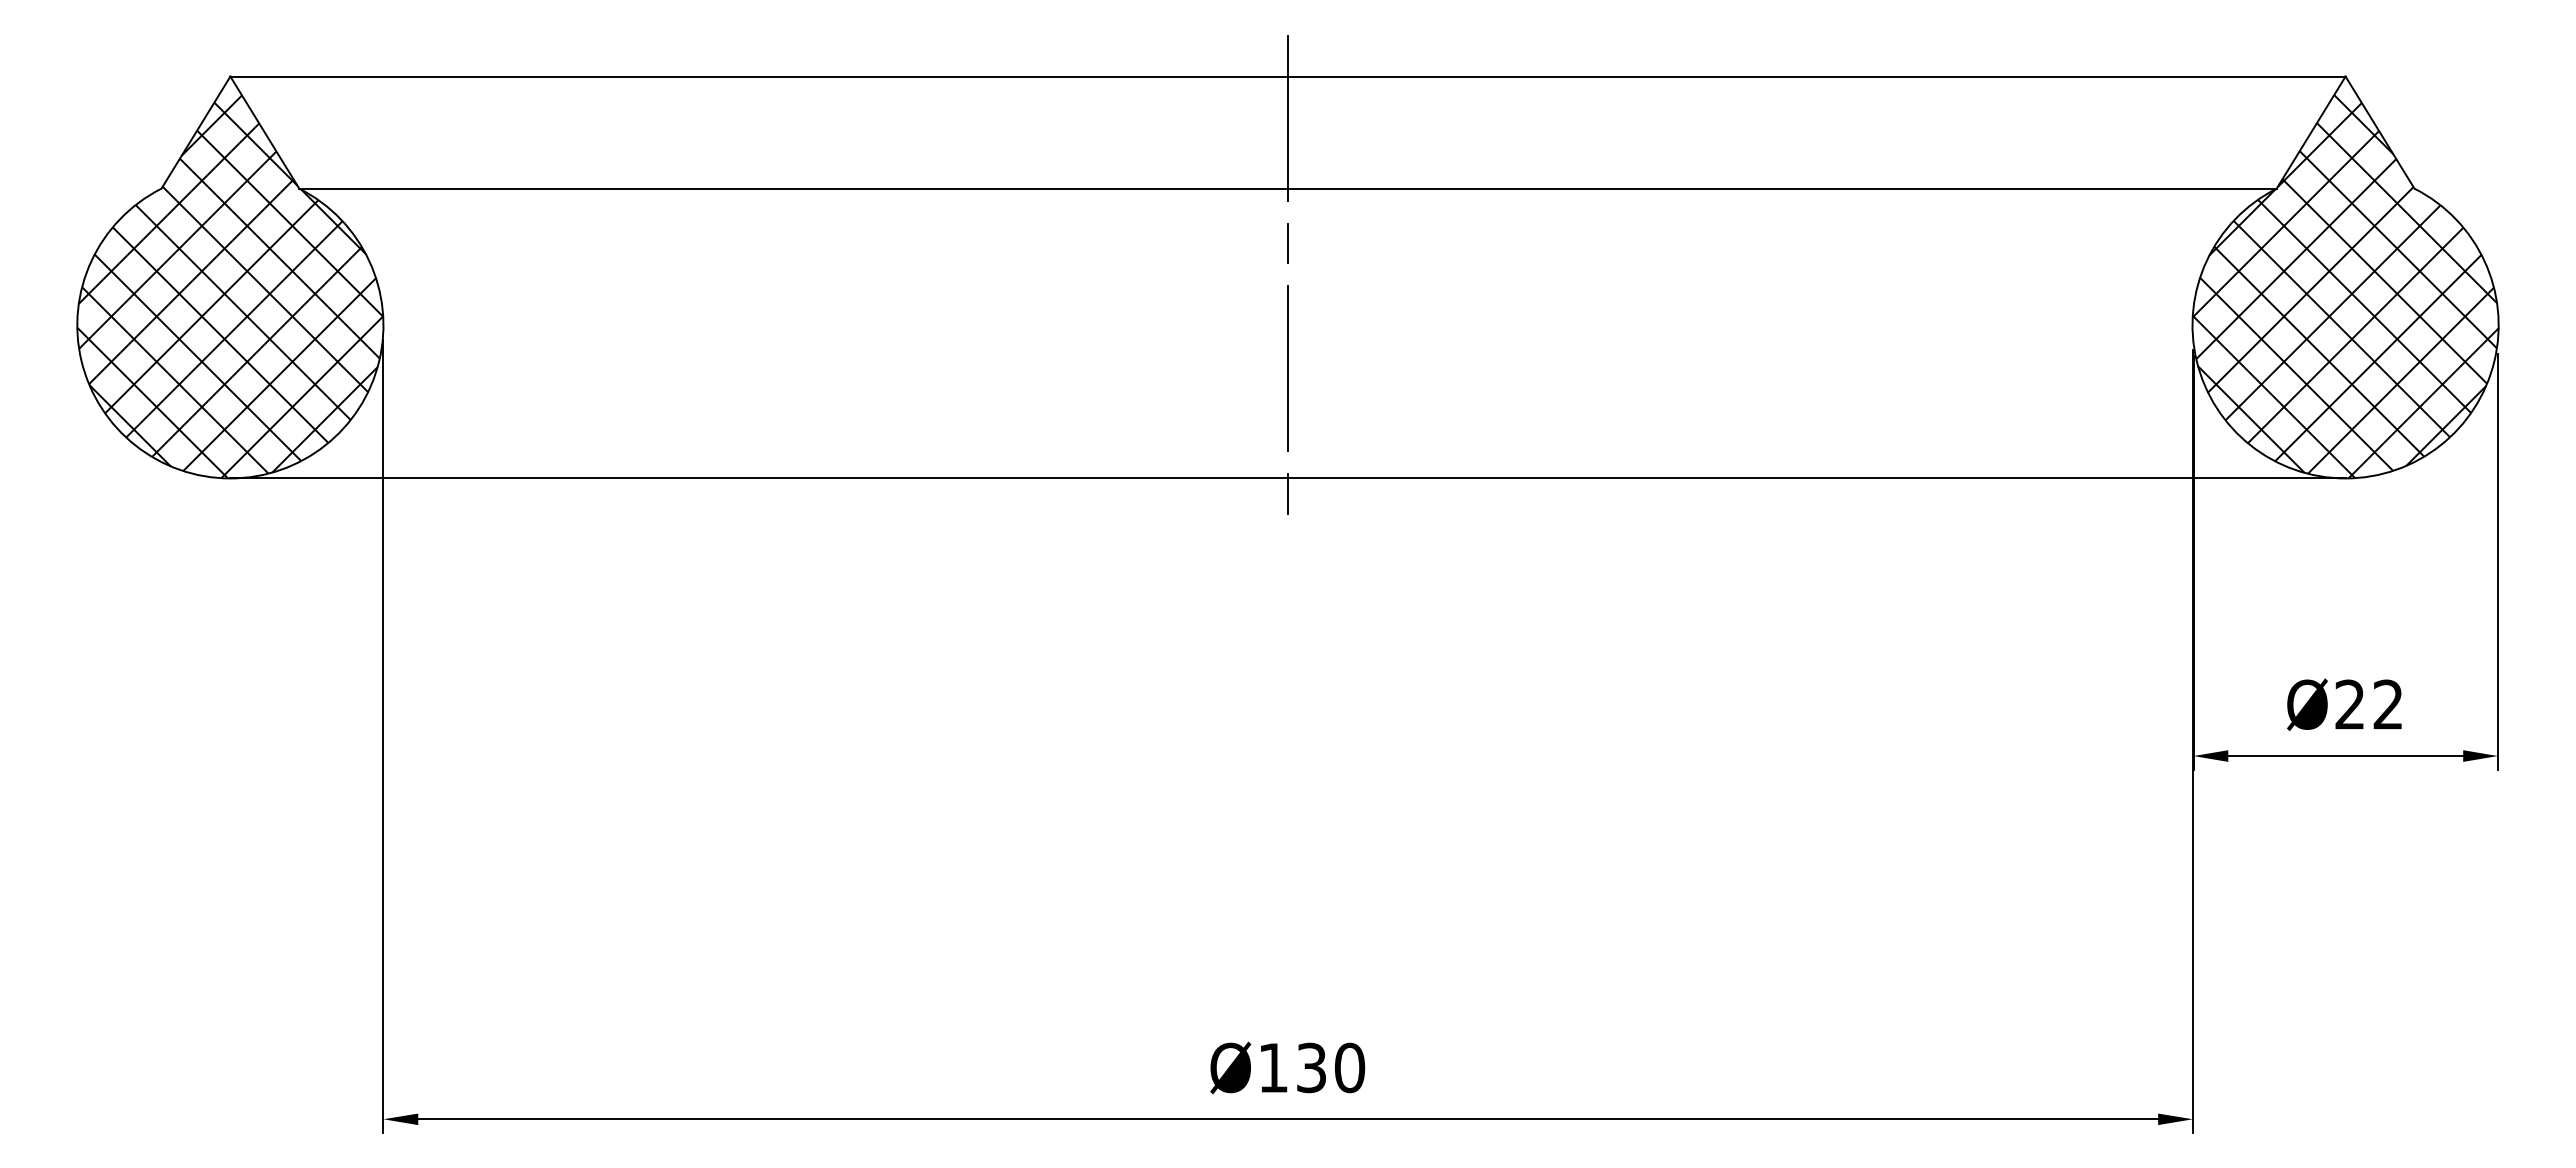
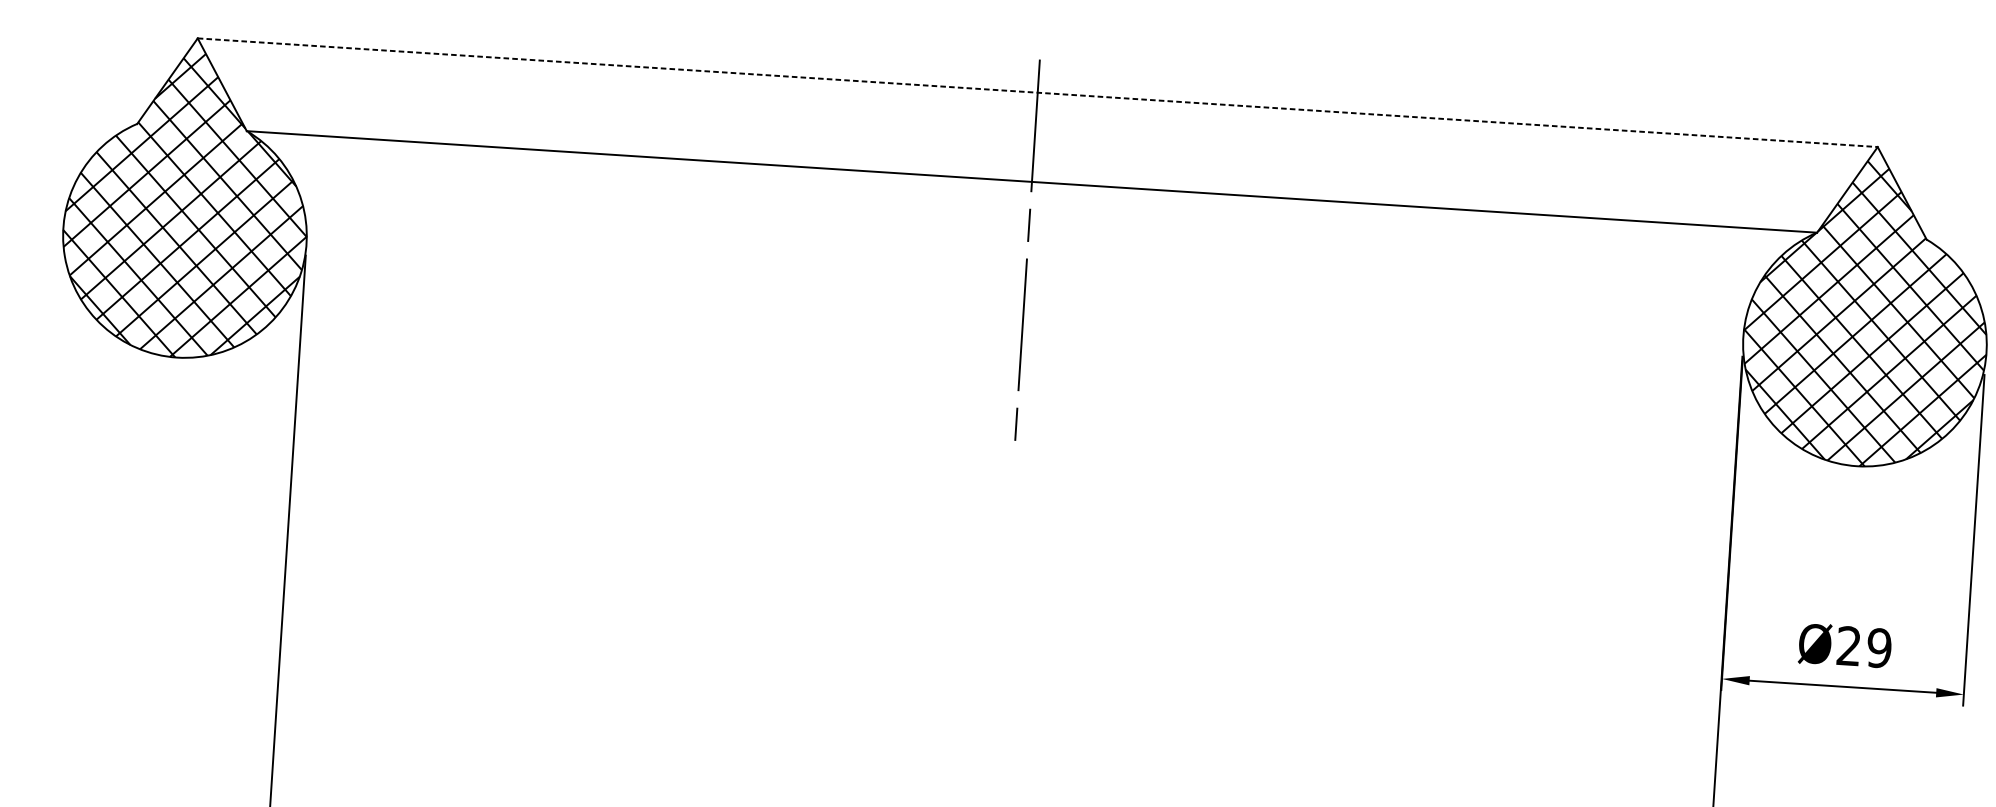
line: (1287, 76) -> (1037, 92), solid -> dashed
line: (1287, 478) -> (1016, 411), removed
text: (2388, 704) -> (1879, 647), Ø22 -> Ø29

